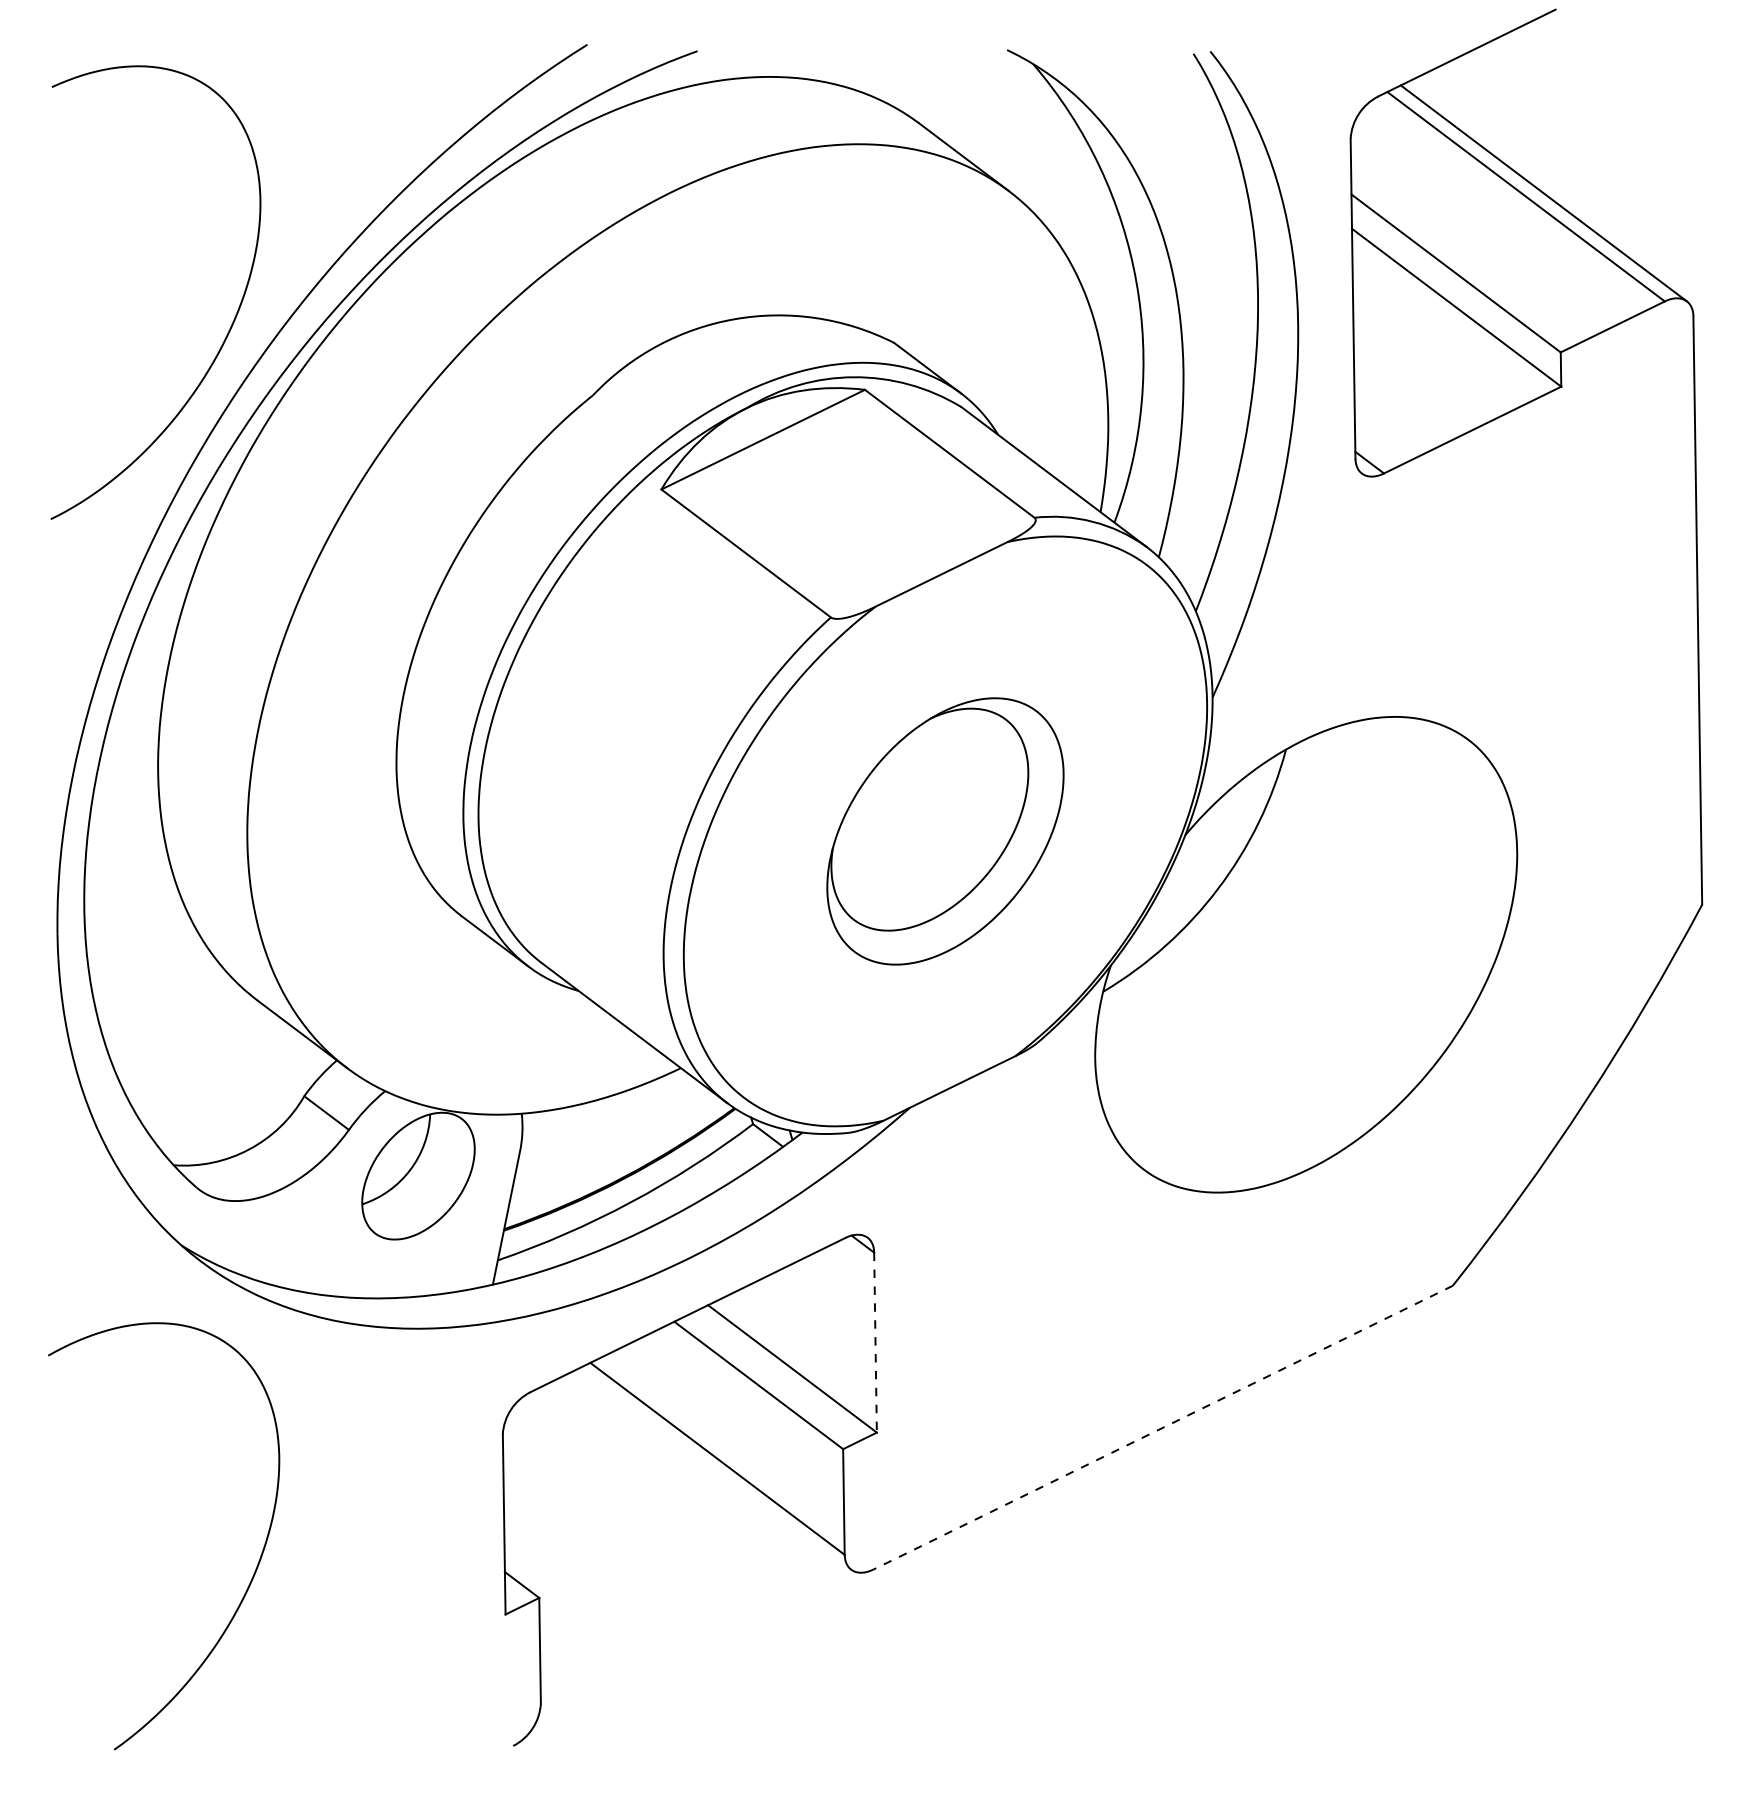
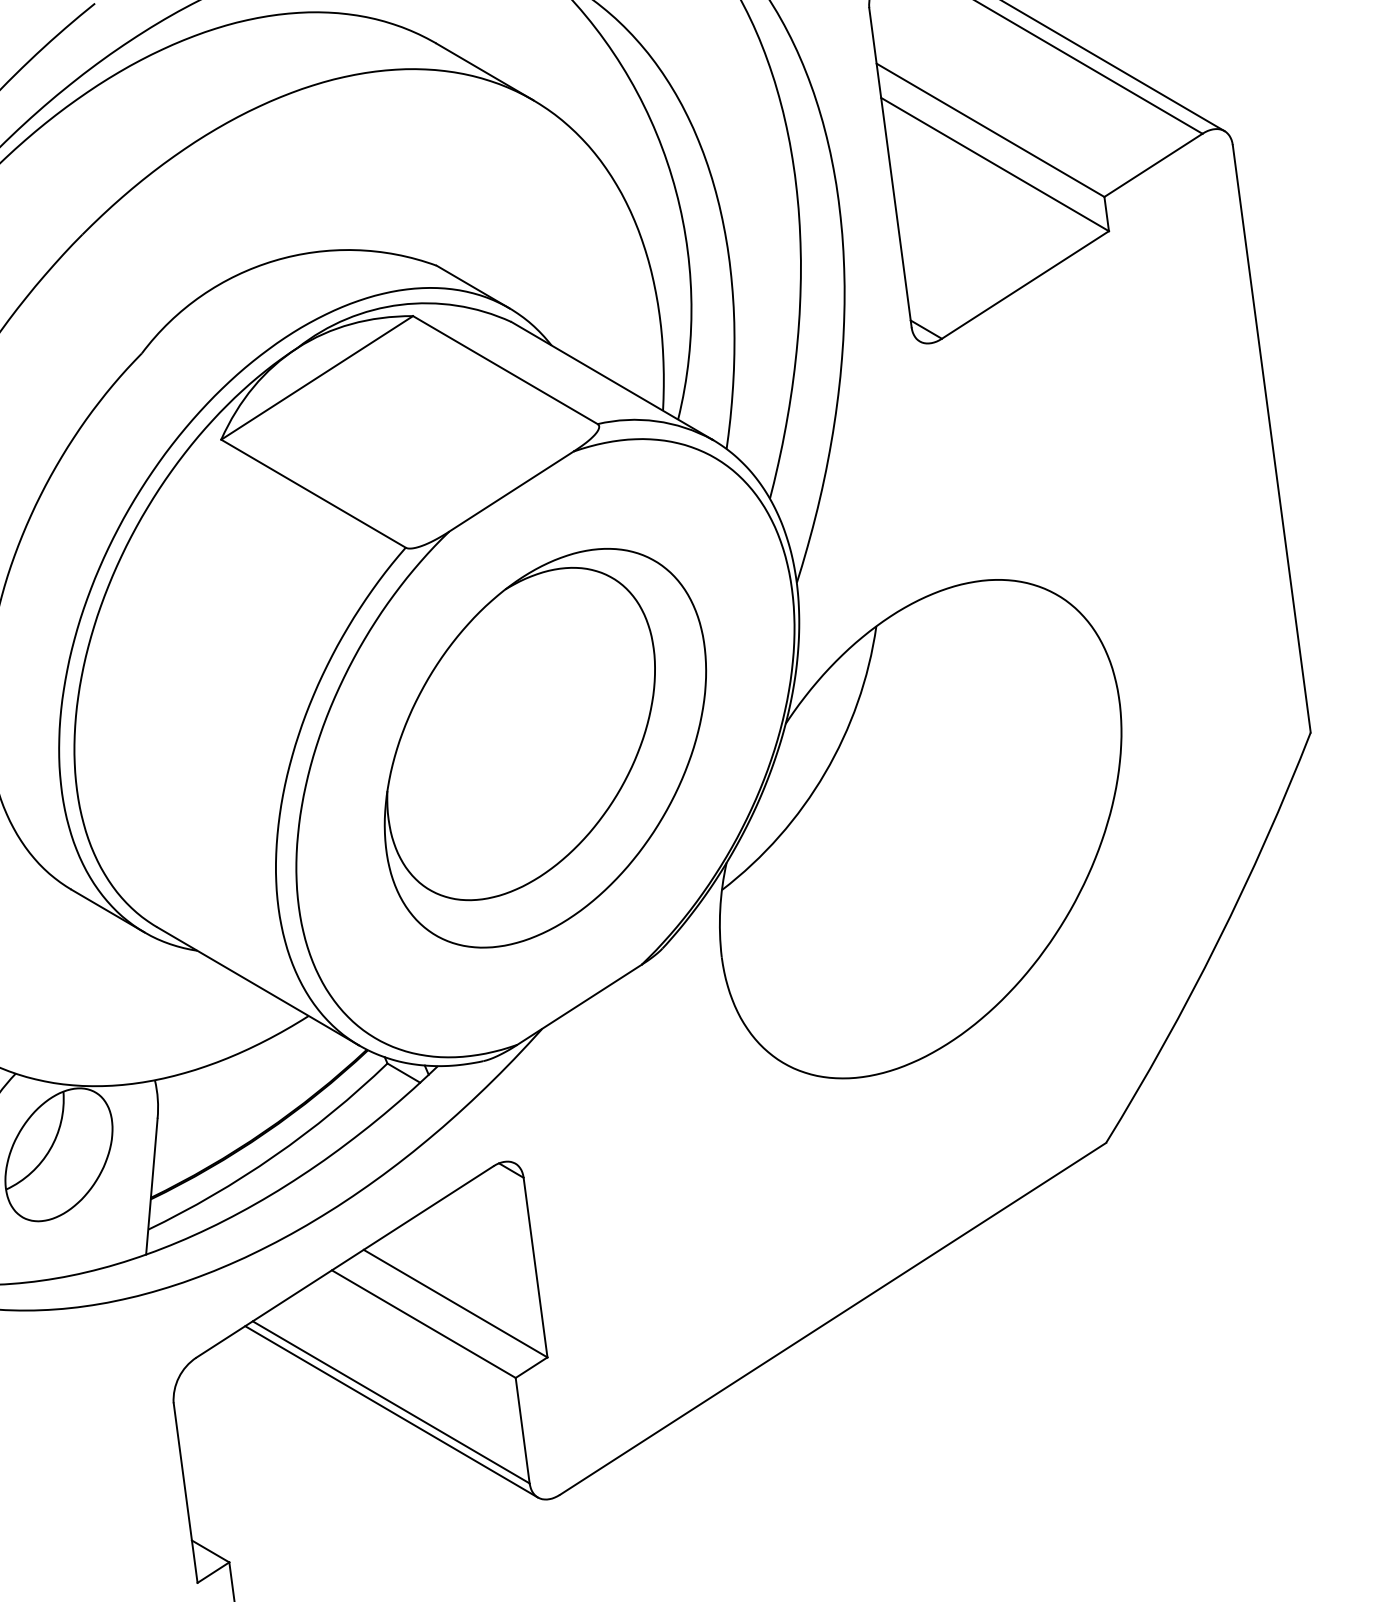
part: (945, 831) -> (545, 748), size x1.43
line: (875, 1342) -> (535, 1267), dashed -> solid
line: (1163, 1427) -> (833, 1318), dashed -> solid
line: (716, 1467) -> (391, 1411), added

